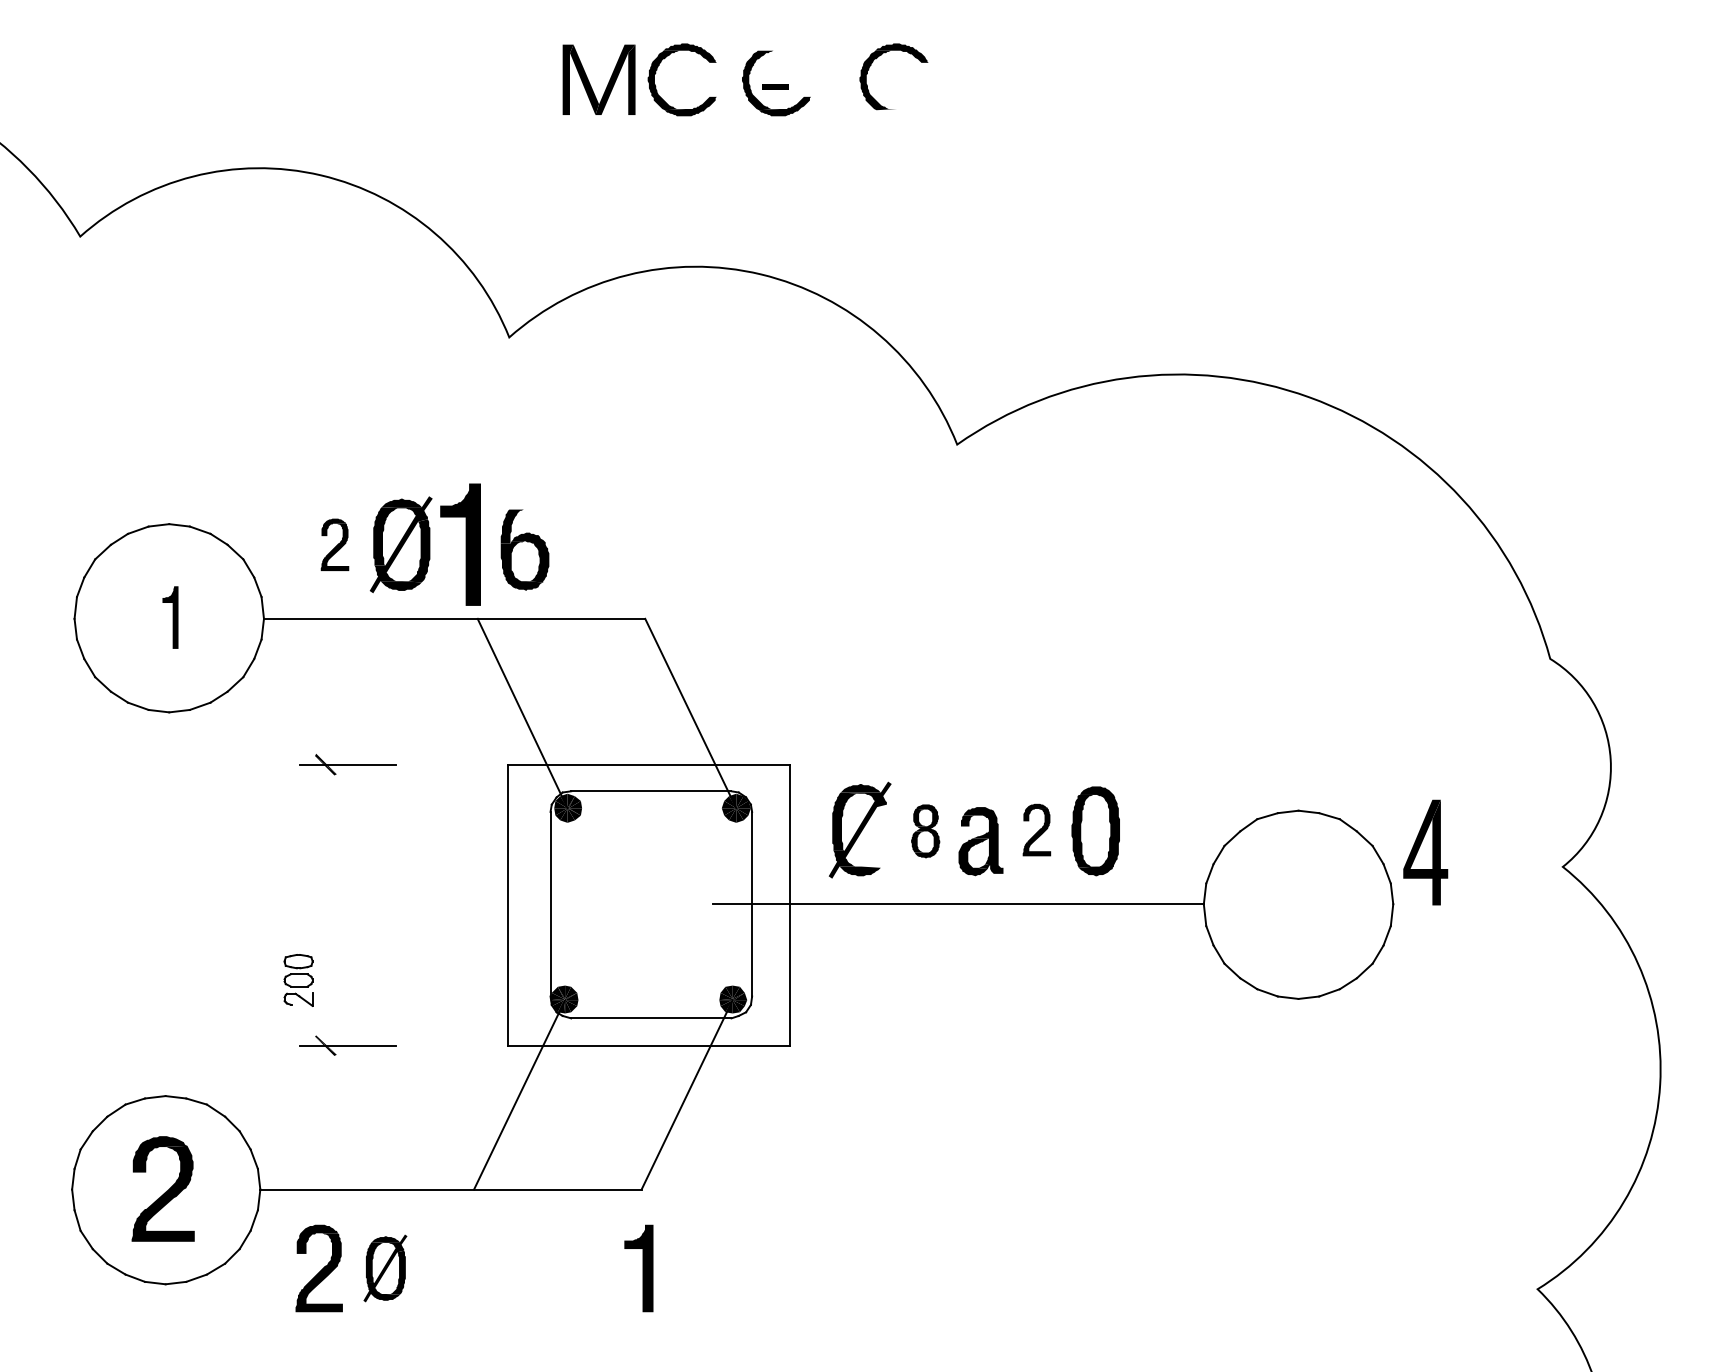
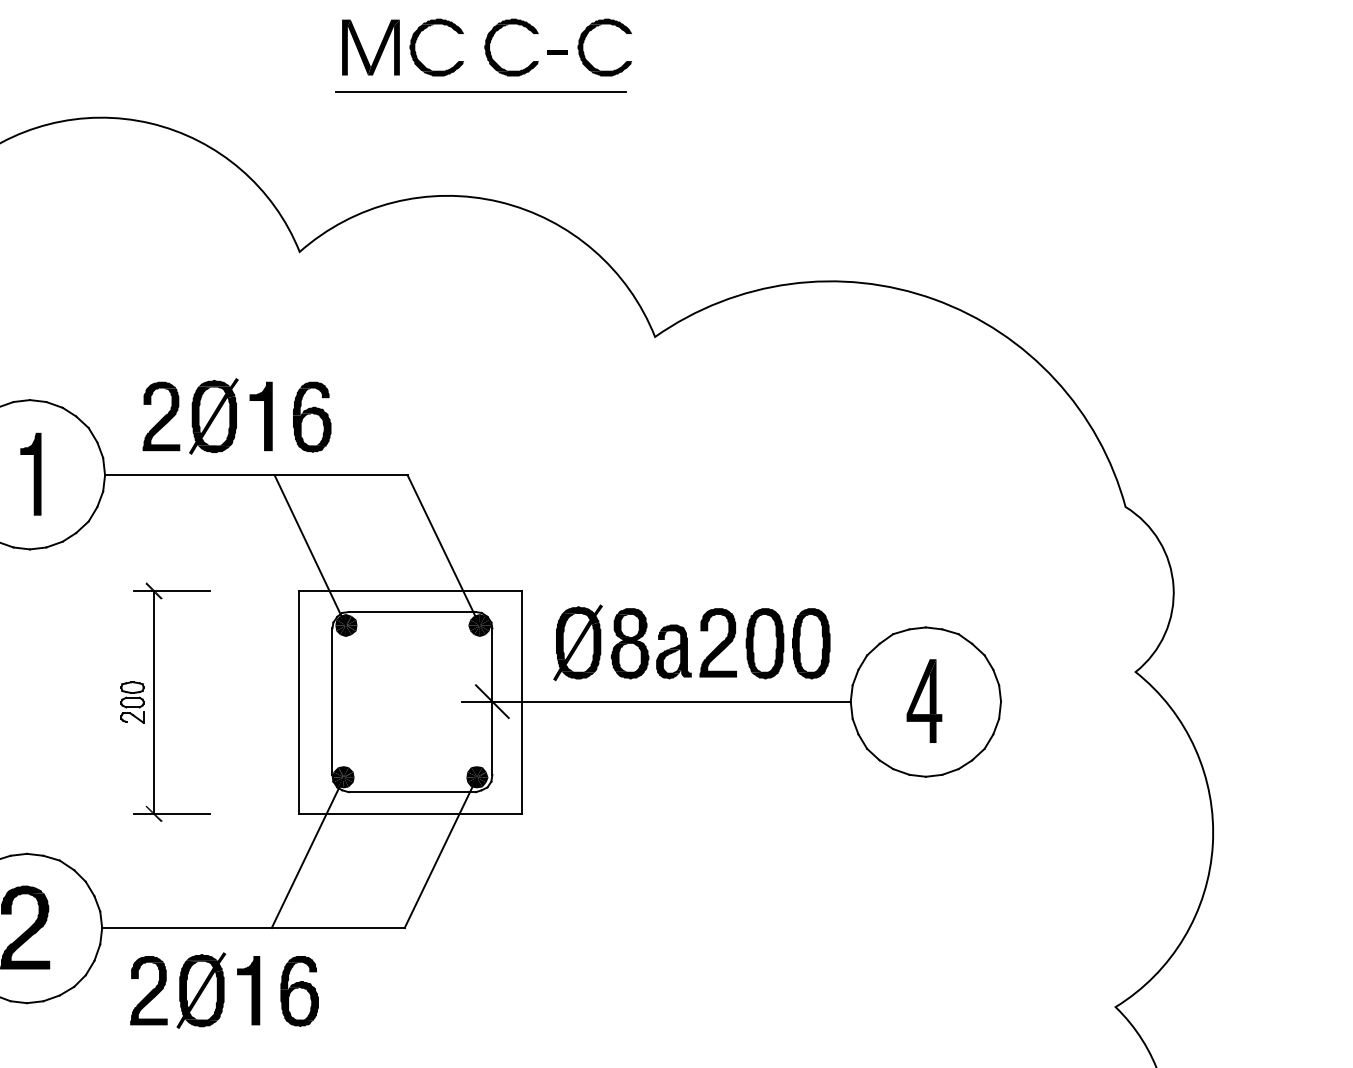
fill: (784, 52) -> (518, 25), added
part: (775, 86) -> (557, 52), moved
fill: (902, 106) -> (611, 68), added
line: (737, 135) -> (480, 91), added
fill: (527, 511) -> (314, 390), added
part: (334, 544) -> (161, 416), size x1.67
part: (460, 544) -> (260, 416), size x0.71
part: (170, 617) -> (30, 474), size x1.67
part: (1036, 829) -> (717, 642), size x1.67
part: (925, 831) -> (629, 643), size x1.67
part: (1153, 831) -> (810, 643), added
fill: (875, 835) -> (590, 647), added
part: (1425, 852) -> (924, 701), moved
line: (751, 903) -> (491, 701), added
line: (325, 905) -> (153, 702), added
part: (298, 980) -> (132, 702), moved
part: (385, 1268) -> (201, 990), size x1.43
part: (638, 1268) -> (248, 990), moved
part: (509, 1269) -> (299, 991), added

